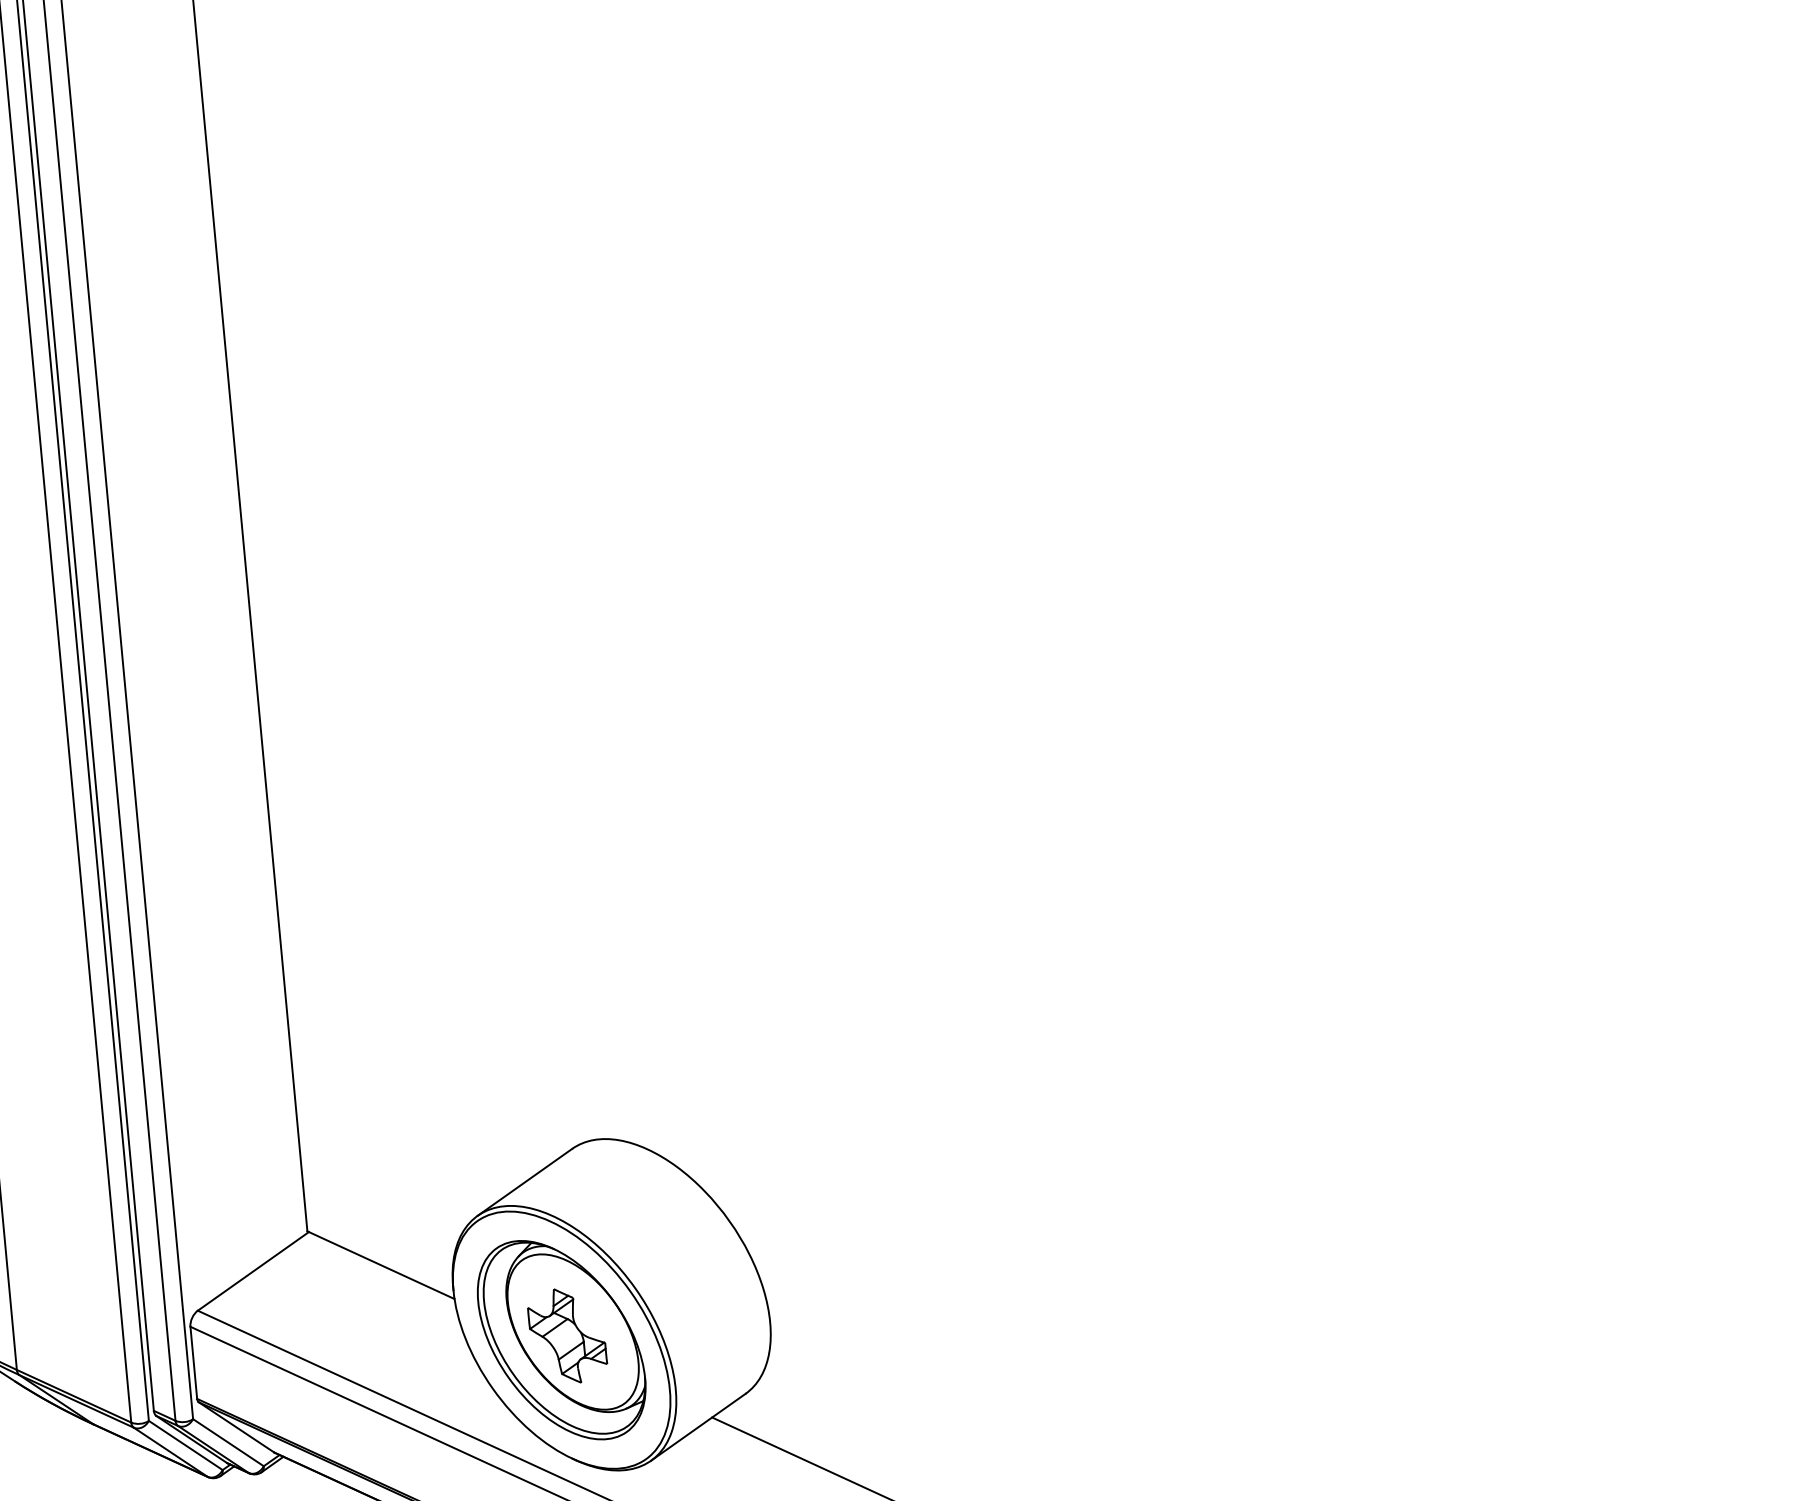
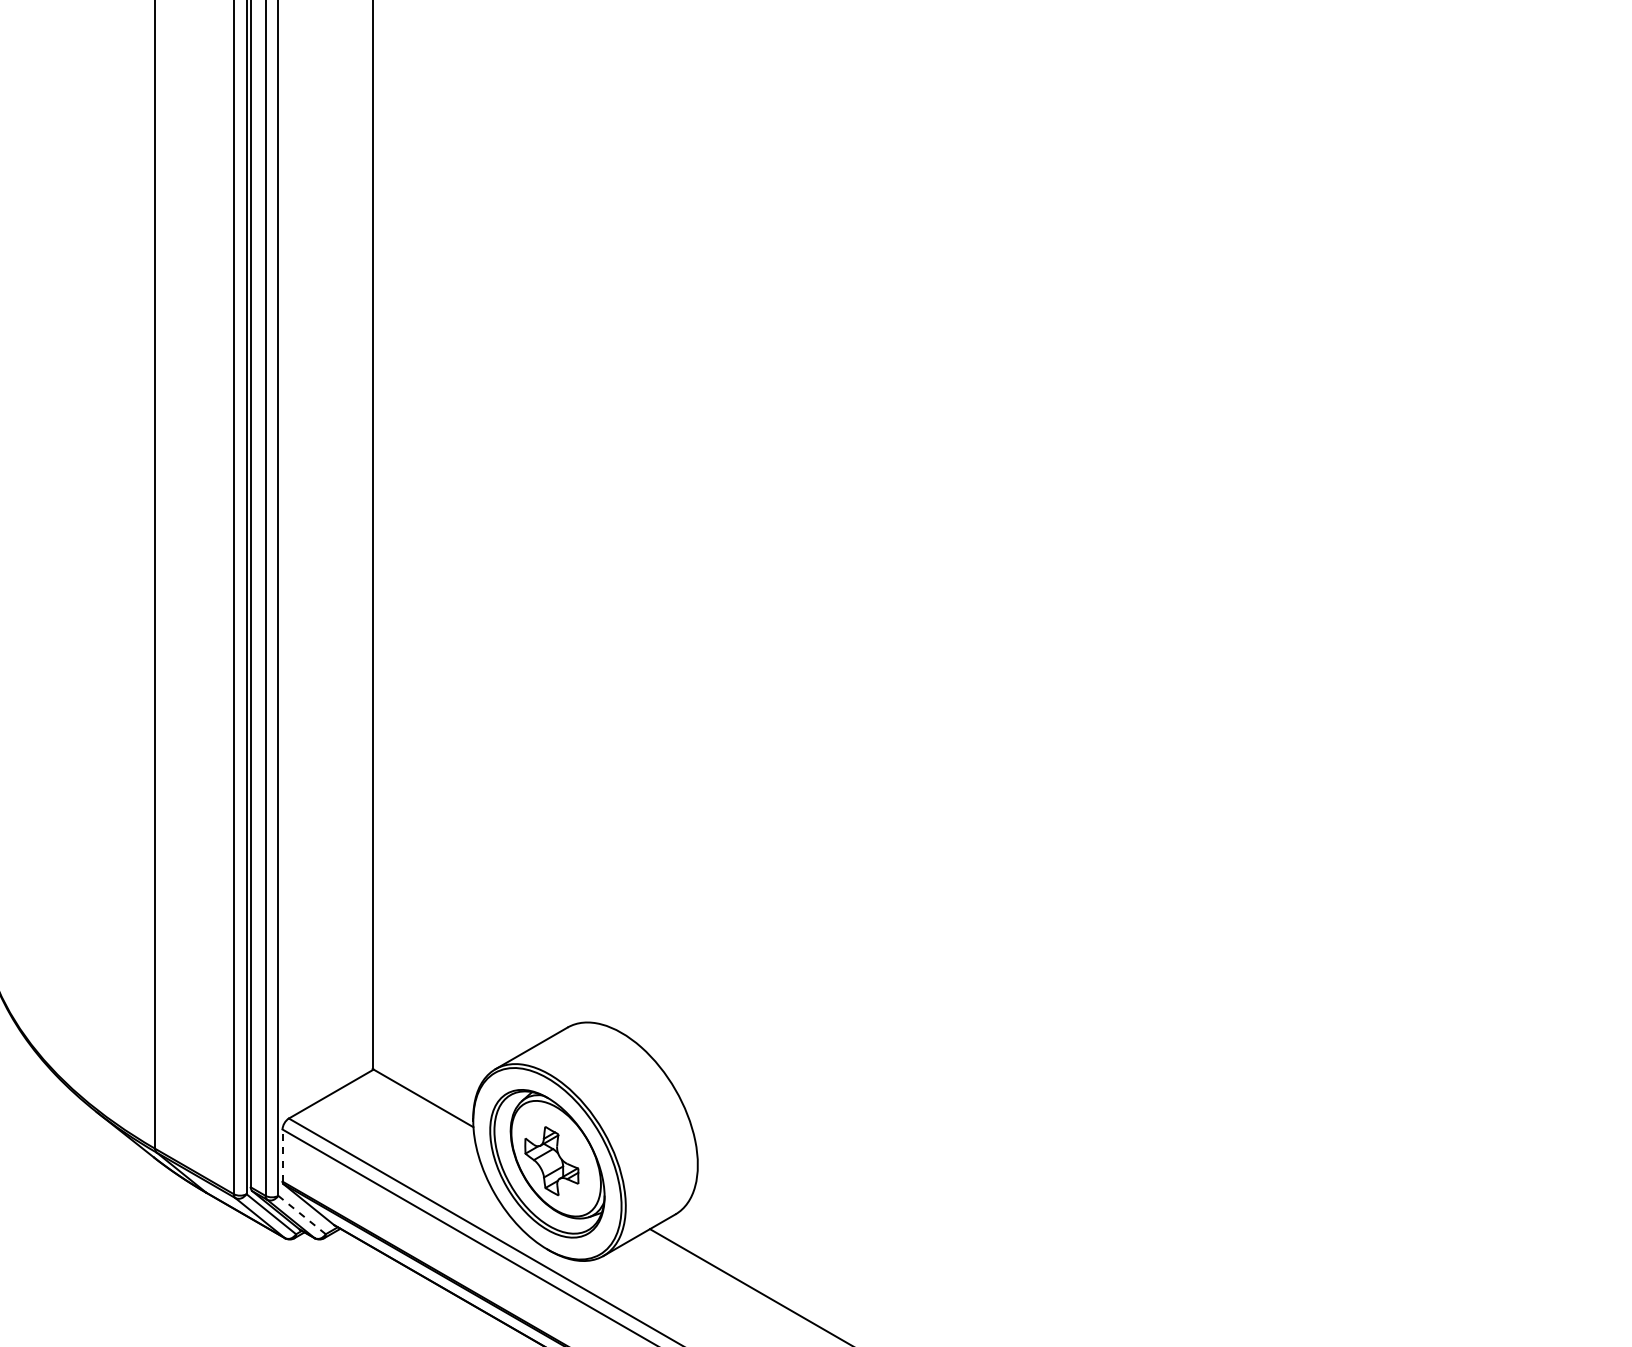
line: (193, 1362) -> (282, 1155), solid -> dashed
line: (229, 1443) -> (302, 1215), solid -> dashed

